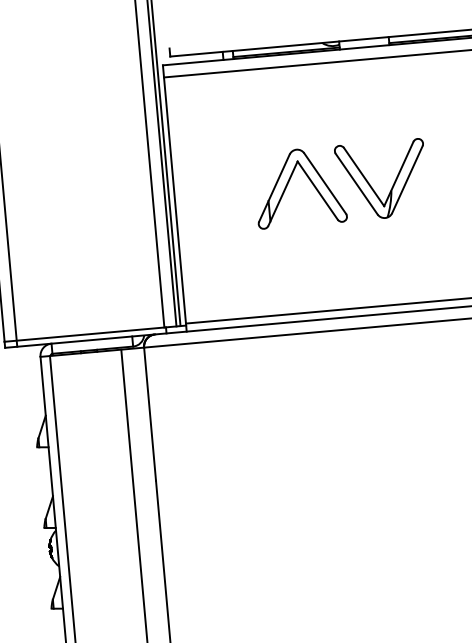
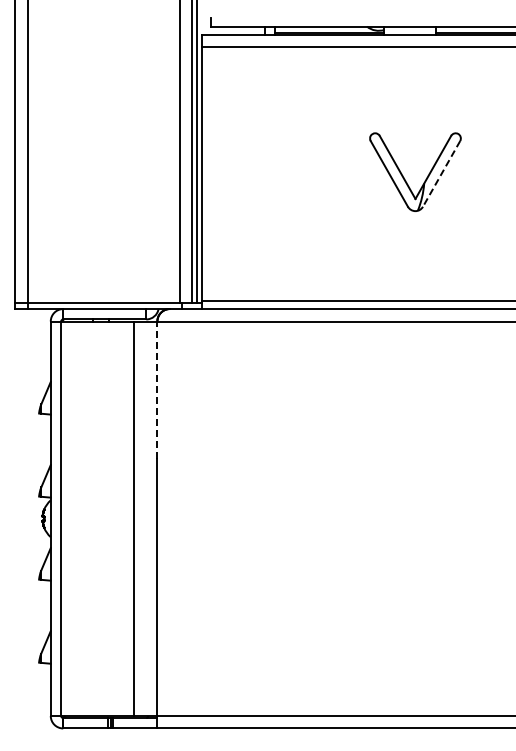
line: (407, 179) -> (441, 173), solid -> dashed
part: (289, 182) -> (320, 166), removed
line: (150, 414) -> (157, 390), solid -> dashed

